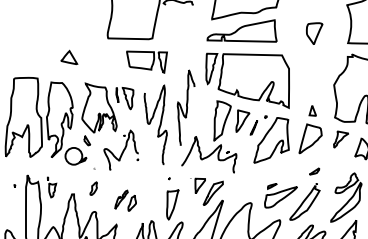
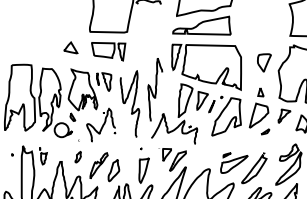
part: (314, 33) -> (264, 62), moved
part: (68, 57) -> (70, 47), moved
part: (146, 61) -> (108, 51), moved
part: (314, 171) -> (265, 131), moved
part: (125, 201) -> (104, 167), size x1.67

